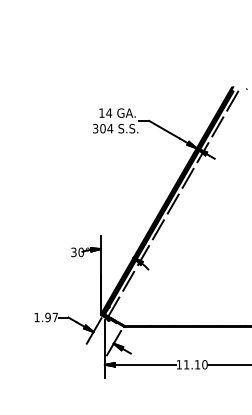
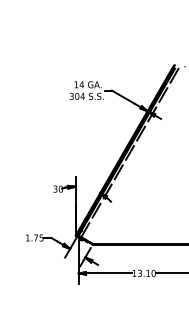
text: (51, 317) -> (38, 237), 1.97 -> 1.75
text: (186, 364) -> (139, 273), 11.10 -> 13.10

